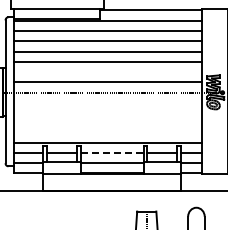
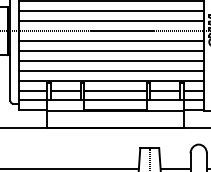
line: (107, 72) -> (111, 11), added
line: (107, 102) -> (111, 40), added
line: (107, 112) -> (111, 50), added
line: (107, 122) -> (111, 60), added
line: (107, 132) -> (111, 70), added
line: (112, 152) -> (115, 90), dashed -> solid

